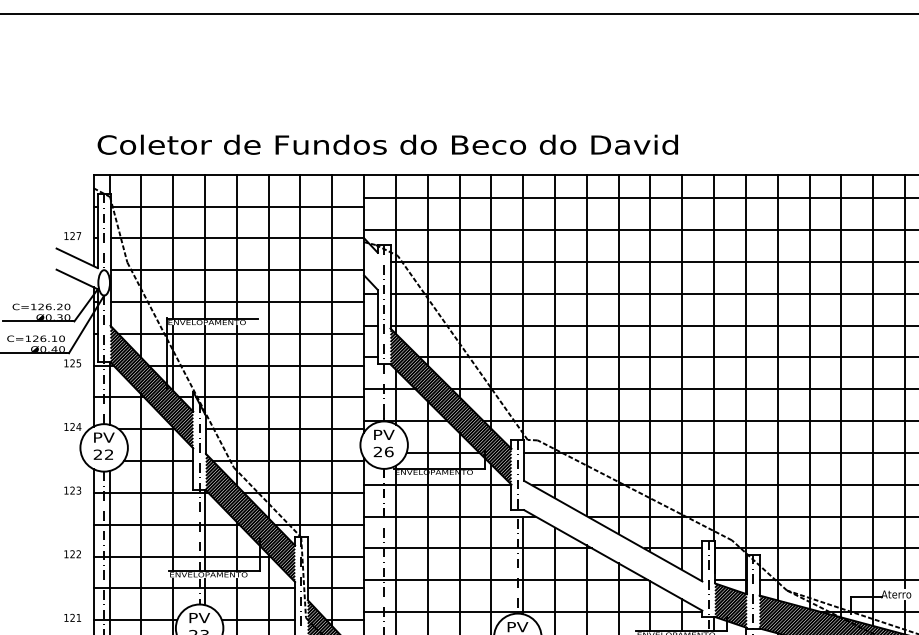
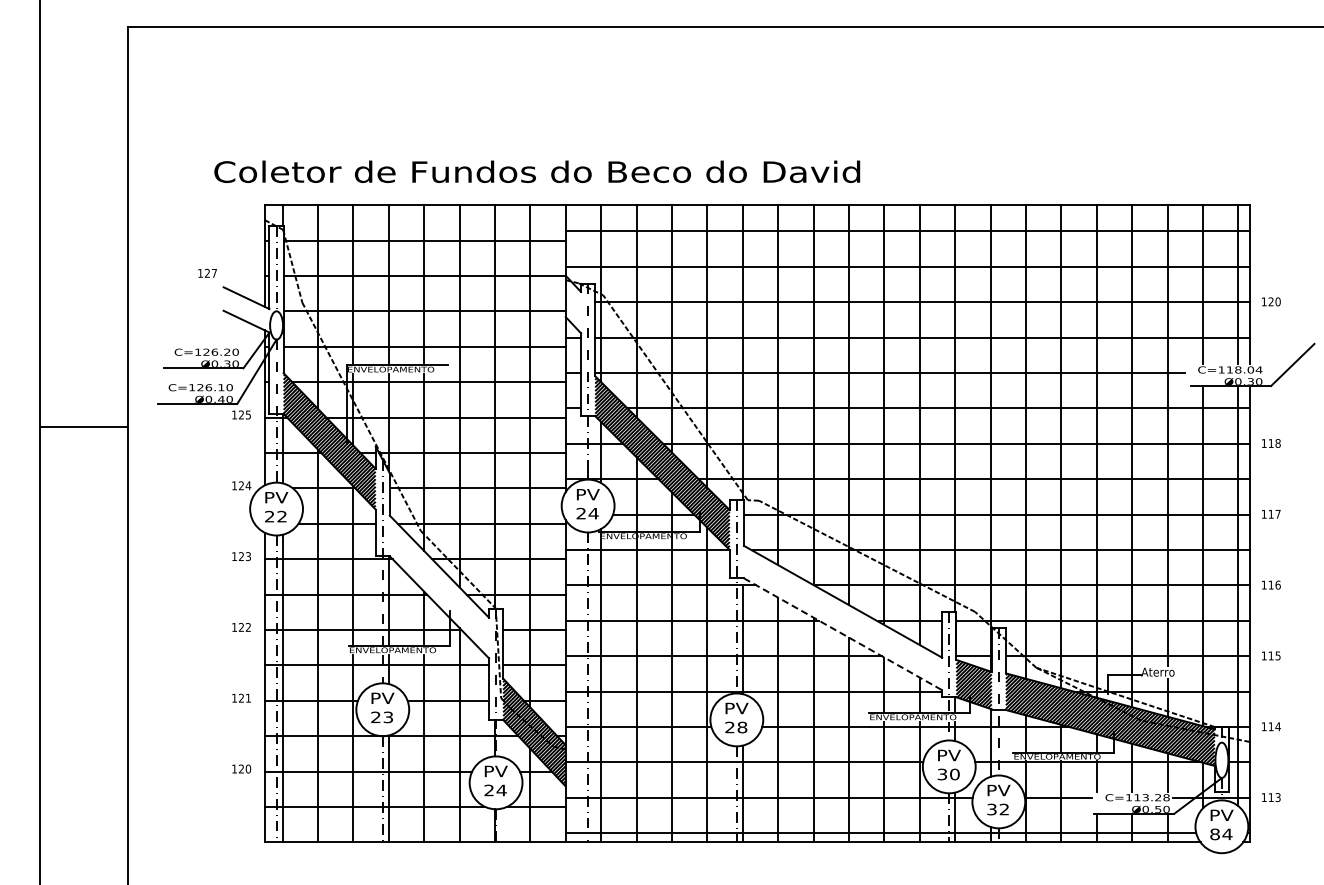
text: (388, 144) -> (537, 171), moved
text: (72, 235) -> (207, 272), moved
text: (388, 451) -> (593, 513), 26 -> 24
hatch: (250, 517) -> (439, 586), removed
line: (613, 560) -> (843, 634), solid -> dashed

